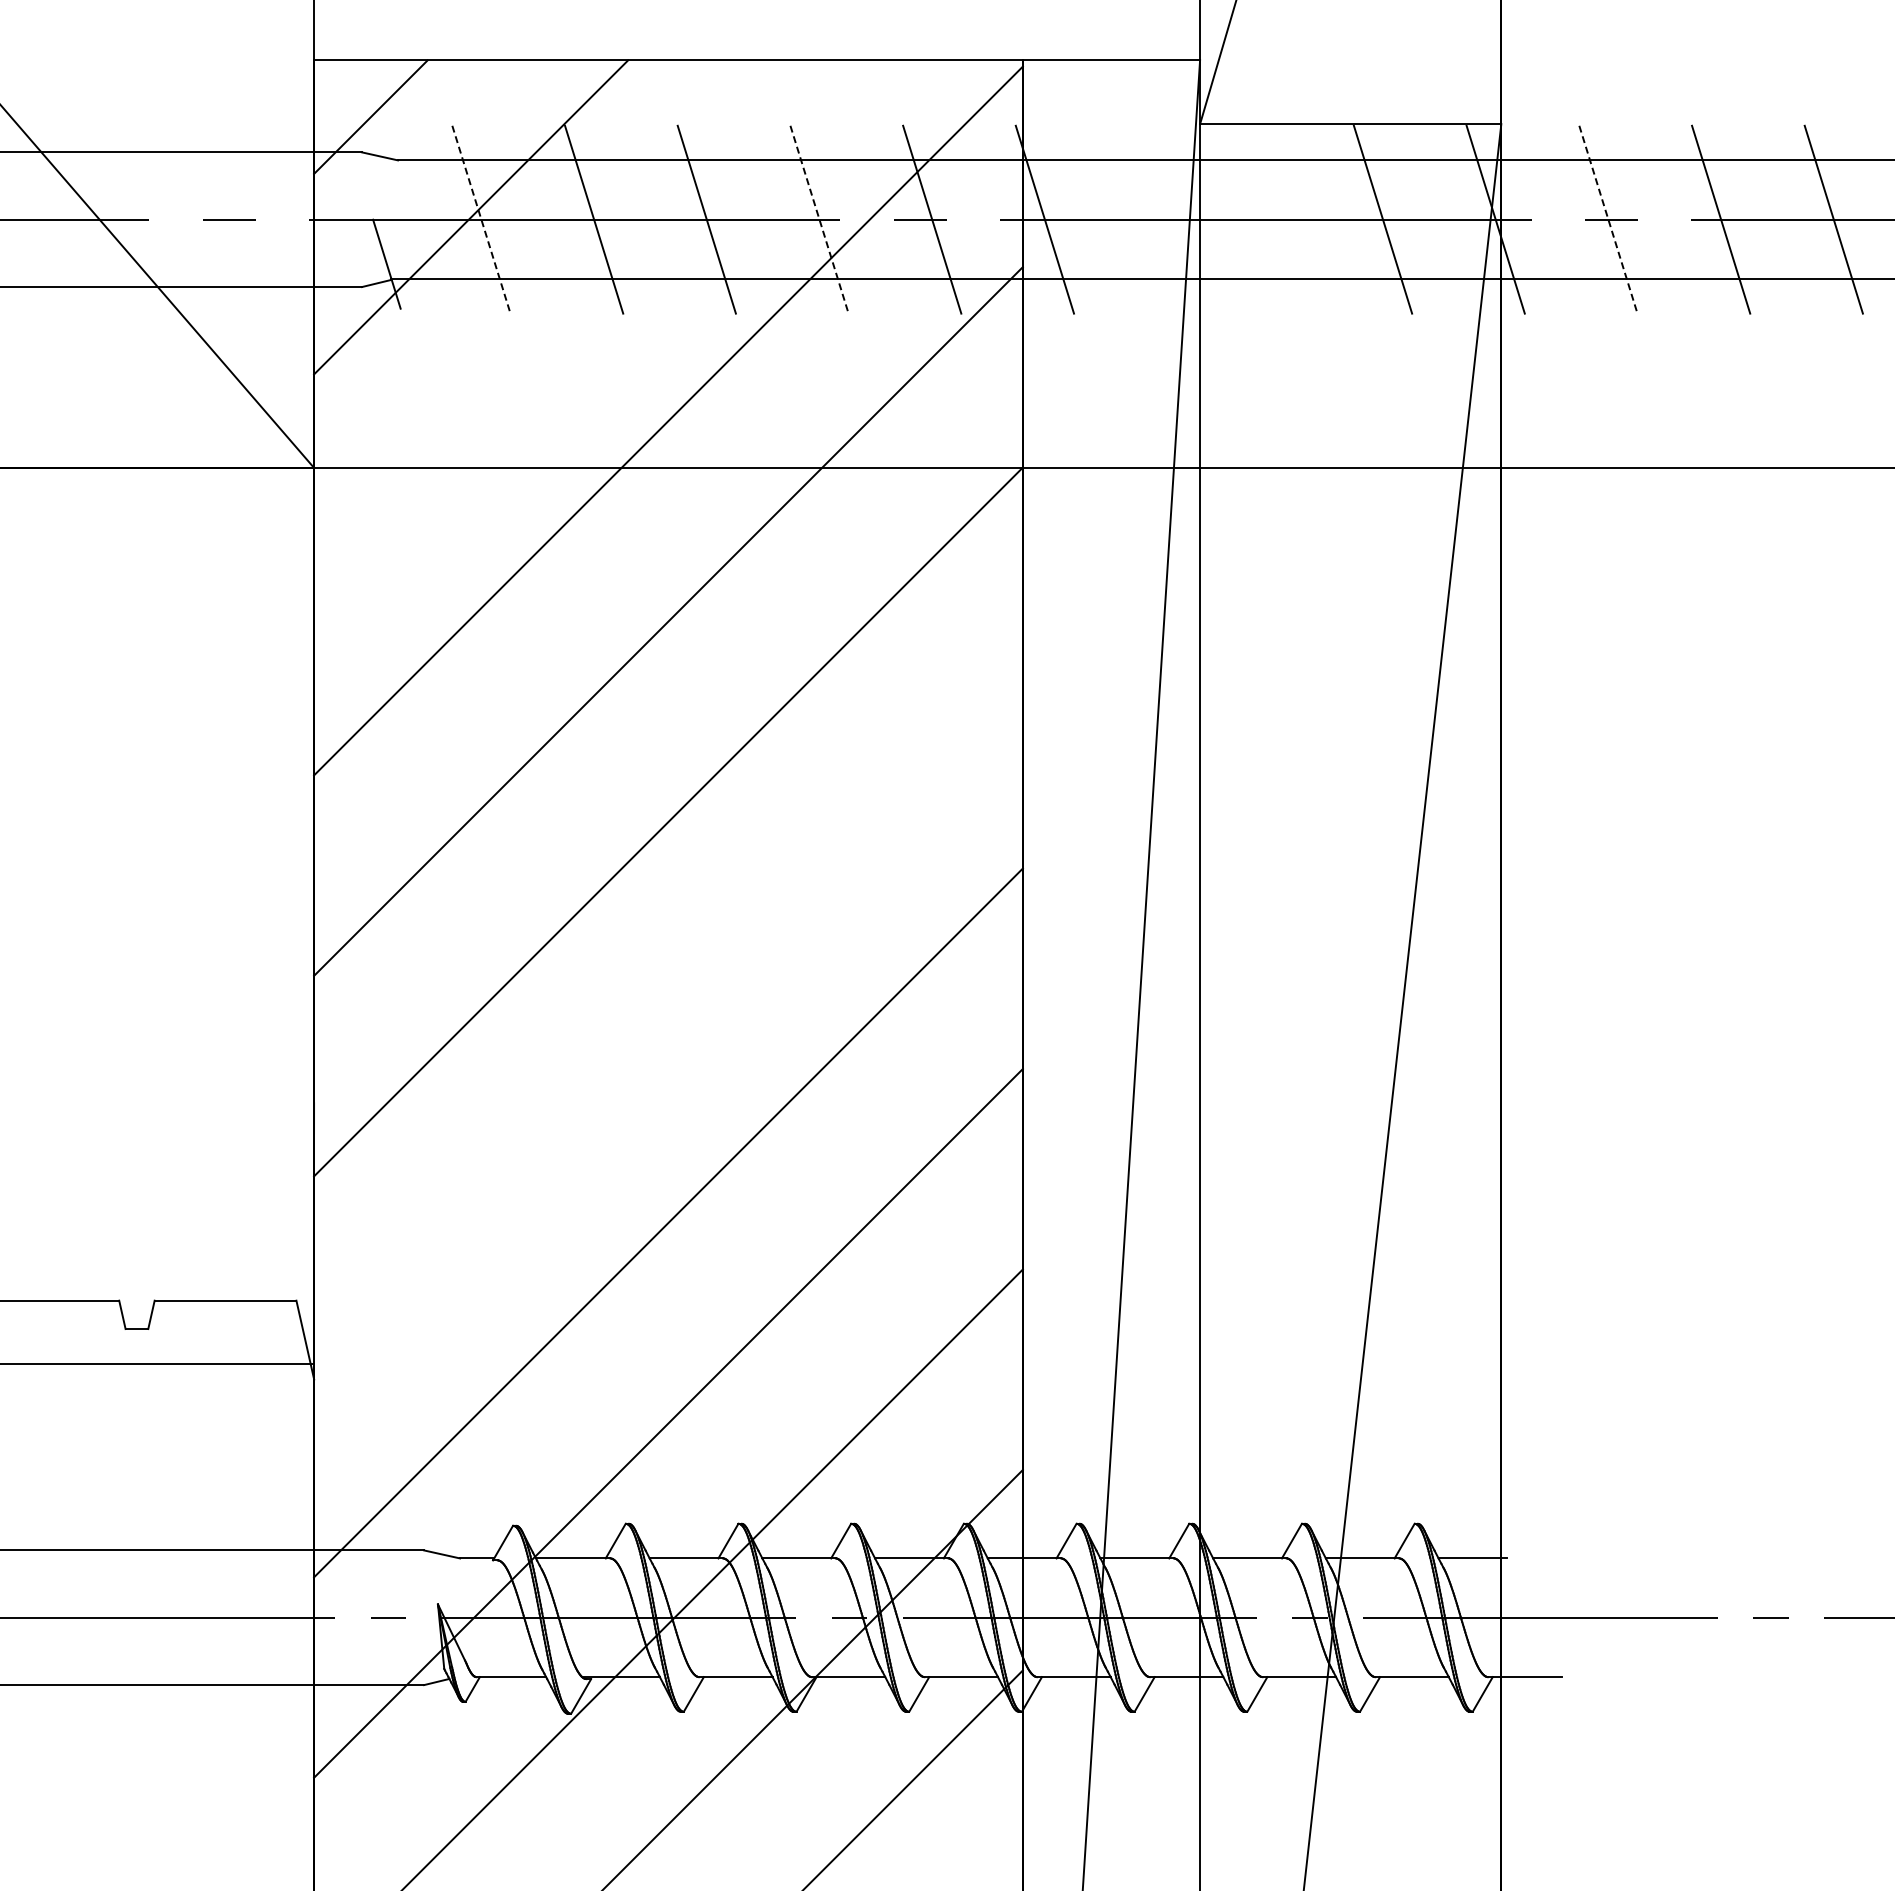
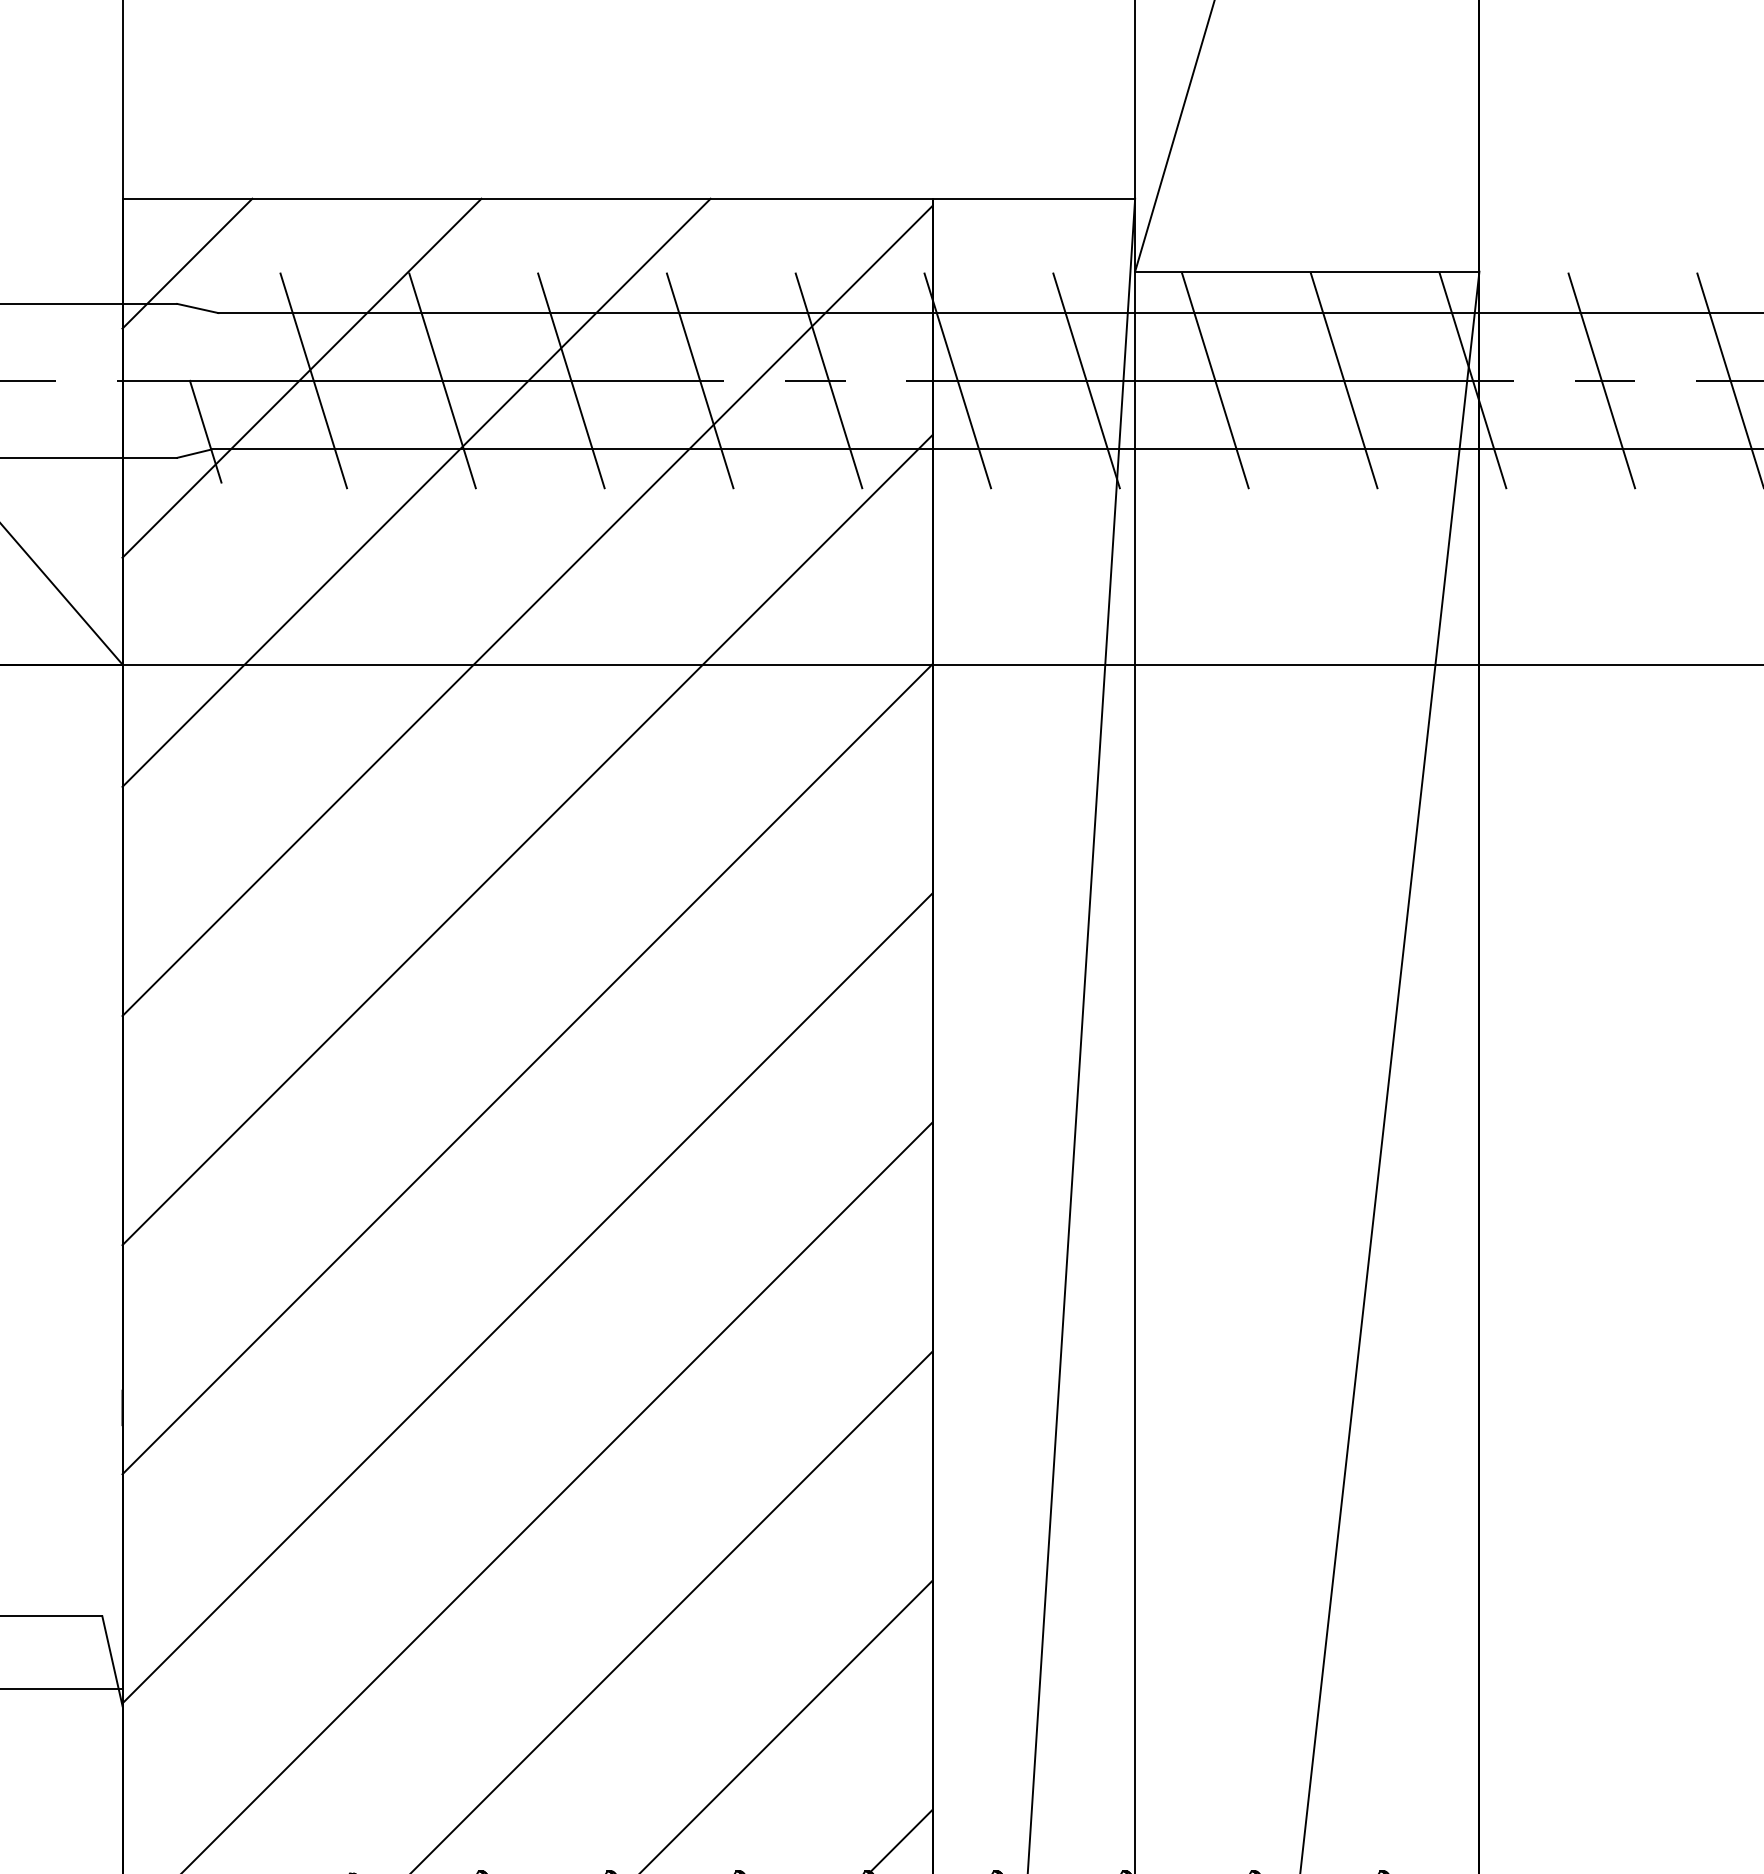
line: (1157, 219) -> (1086, 380), added
line: (1270, 219) -> (1215, 380), added
line: (481, 220) -> (313, 381), dashed -> solid
line: (819, 220) -> (700, 381), dashed -> solid
line: (1608, 220) -> (1601, 381), dashed -> solid
line: (571, 317) -> (416, 492), added
line: (668, 1022) -> (527, 1298), added

